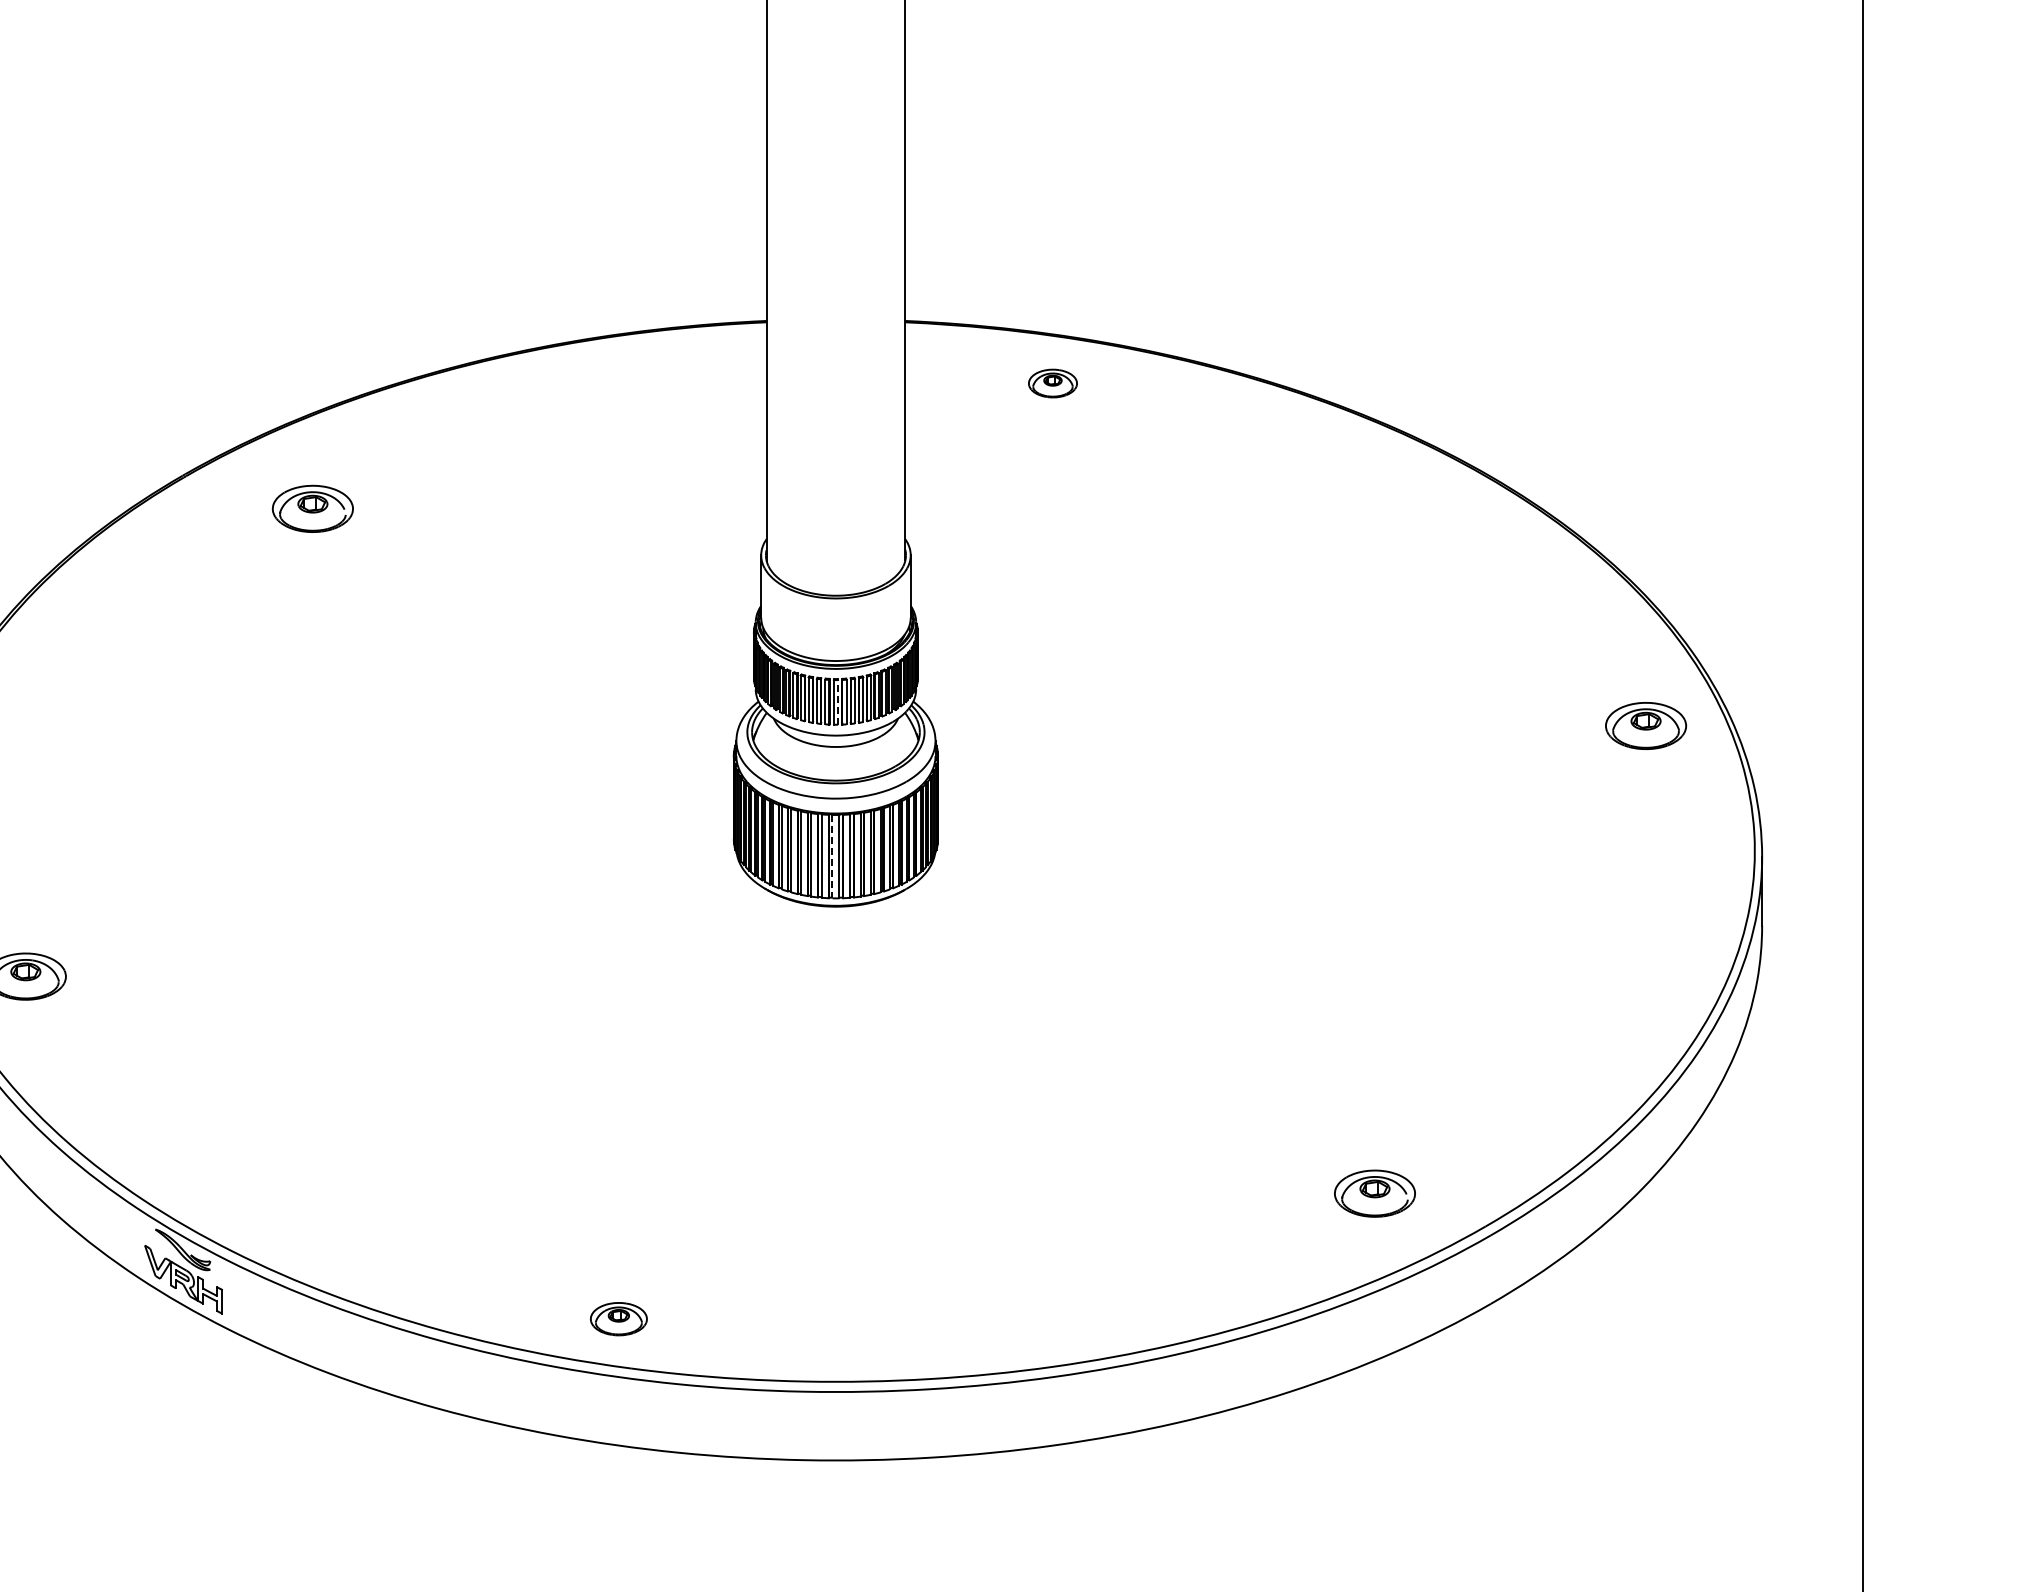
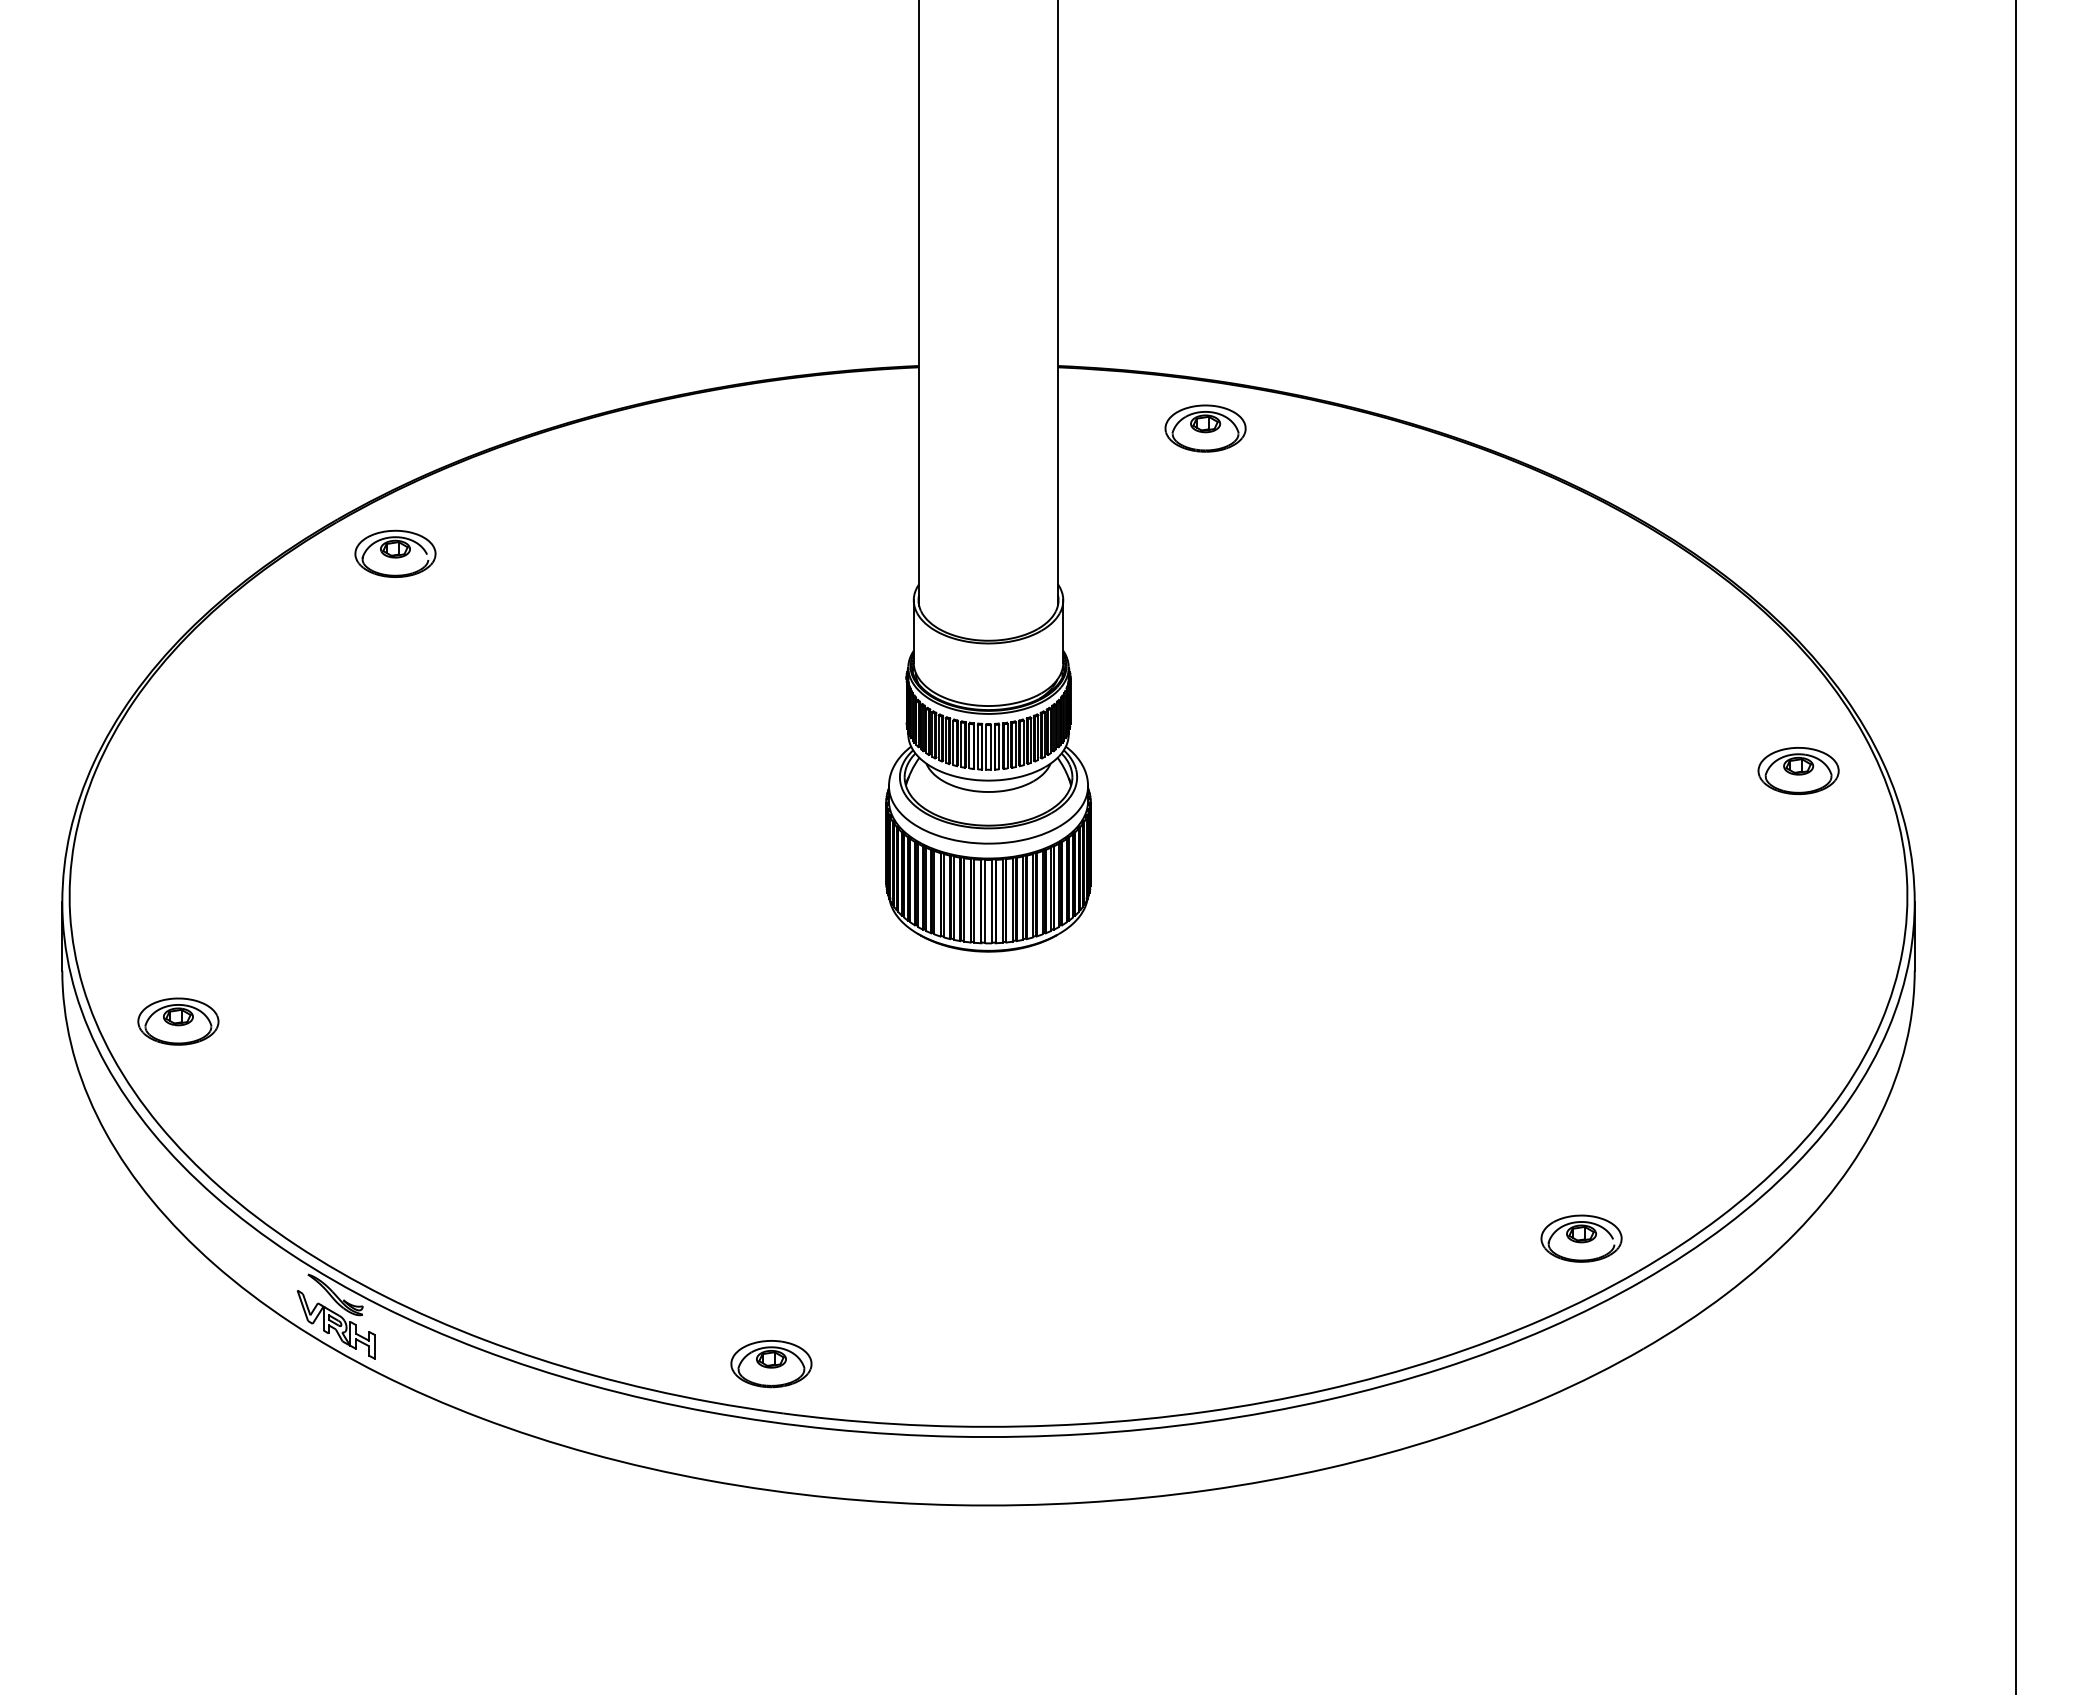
part: (1052, 383) -> (1205, 428), size x1.67
part: (312, 508) -> (395, 553), moved
line: (837, 701) -> (990, 746), dashed -> solid
line: (832, 856) -> (985, 901), dashed -> solid
part: (1374, 1193) -> (1581, 1238), moved
part: (618, 1319) -> (771, 1364), size x1.43

